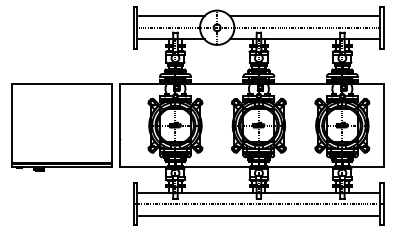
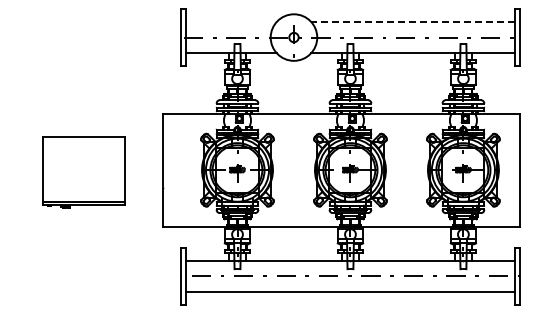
line: (170, 15) -> (230, 21), removed
line: (305, 15) -> (413, 21), solid -> dashed
part: (61, 127) -> (83, 172), size x0.6

